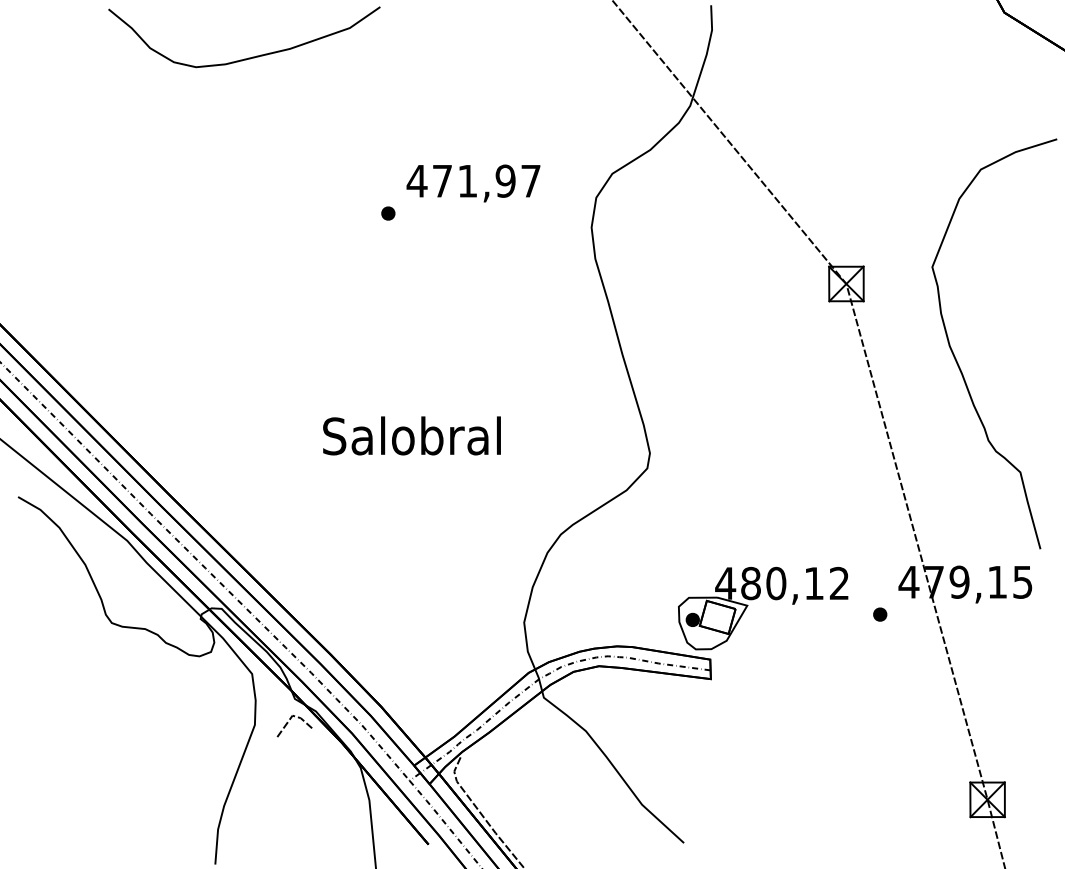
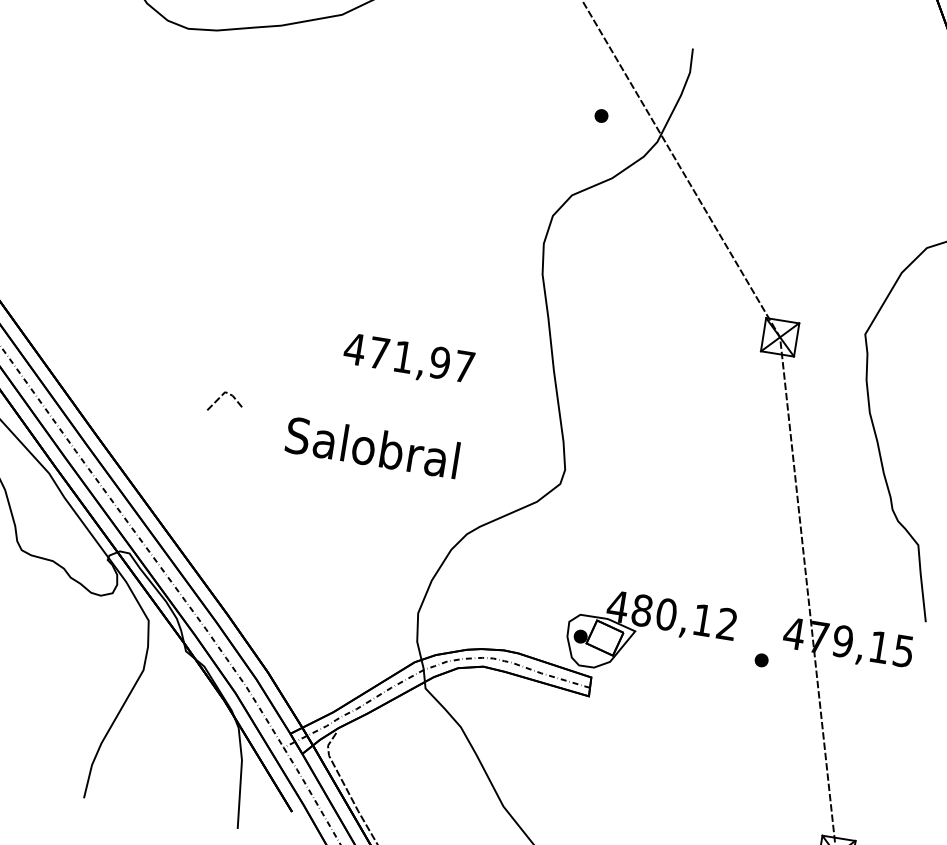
text: (473, 183) -> (408, 360), moved
part: (388, 213) -> (601, 115), moved
text: (411, 435) -> (372, 447), moved
line: (288, 723) -> (220, 398), moved

